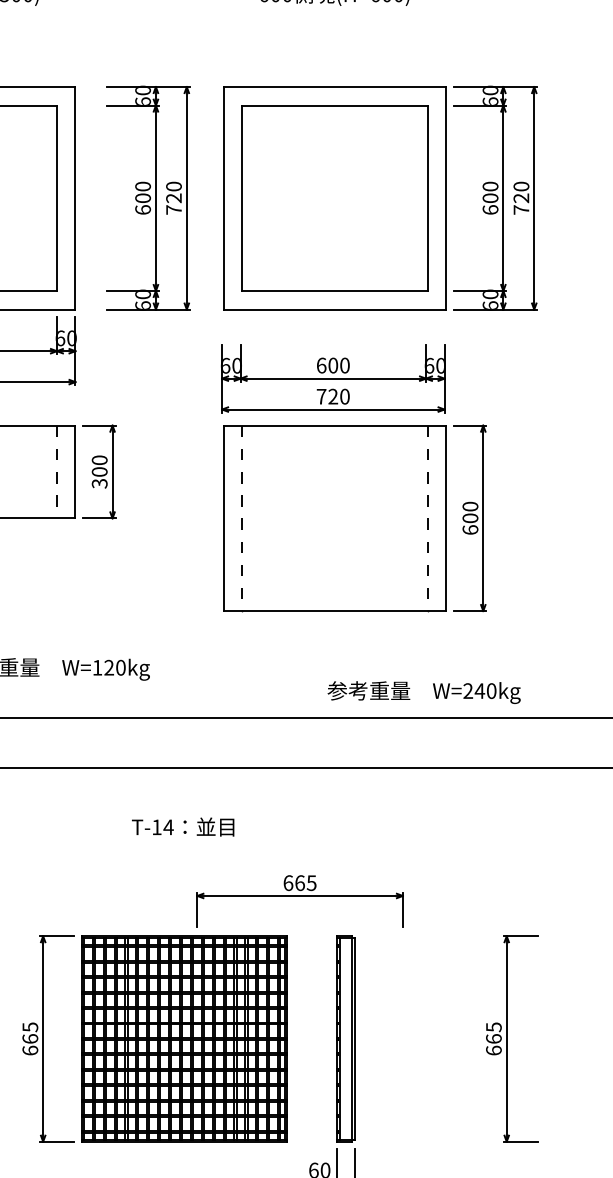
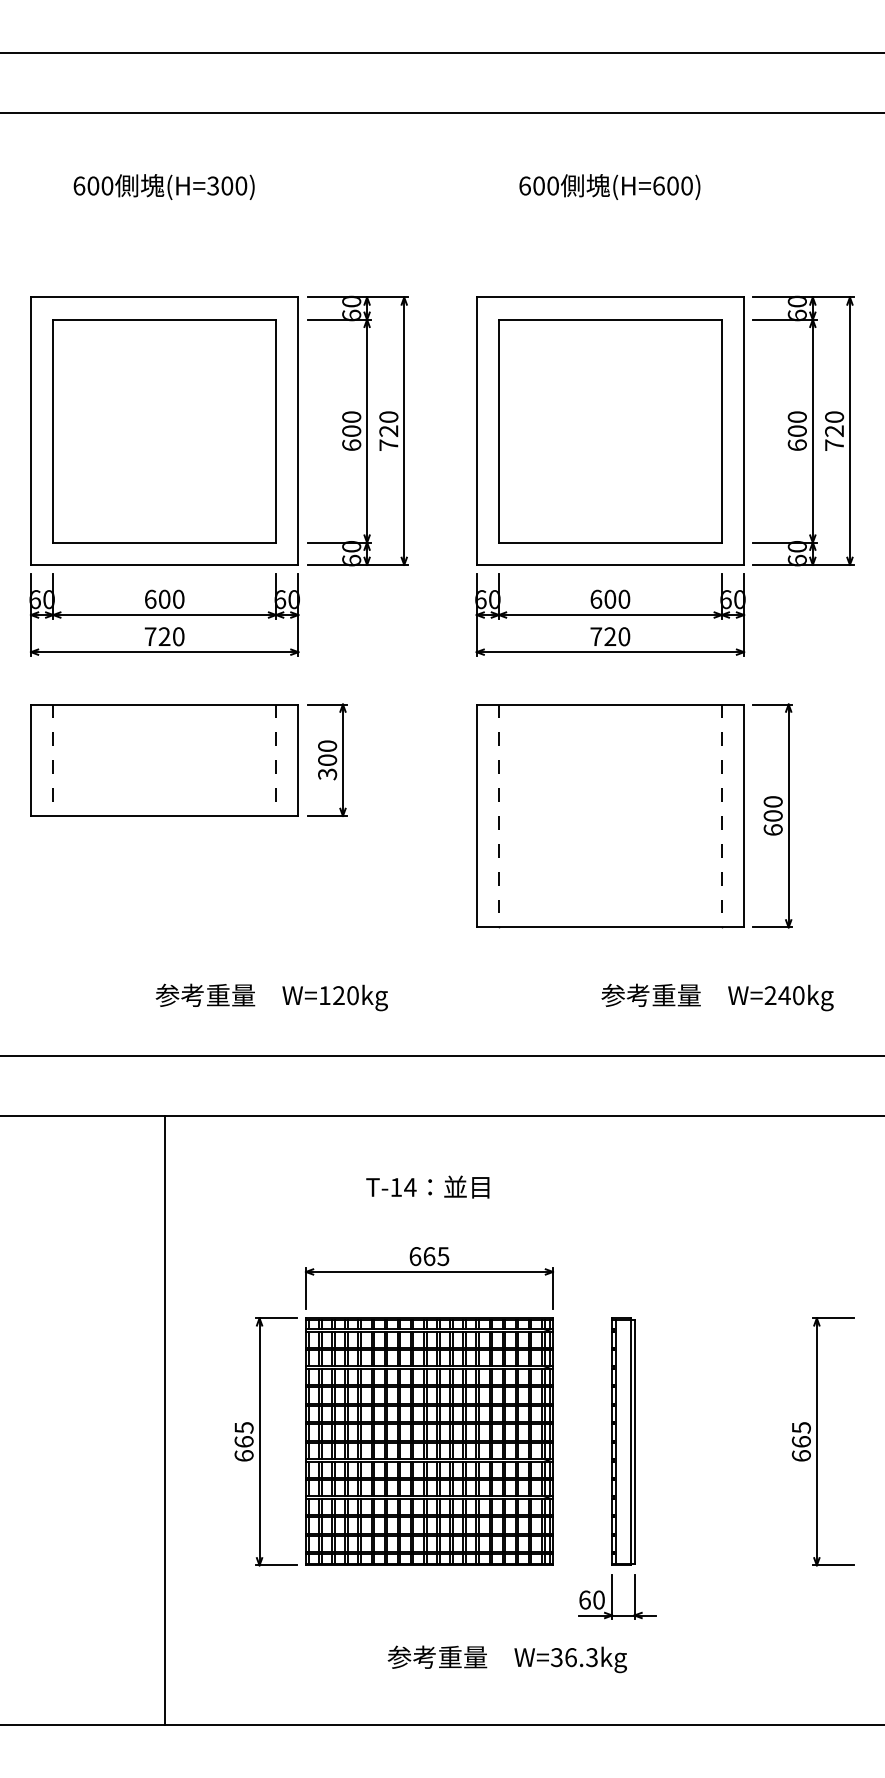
part: (147, 197) -> (357, 430), moved
part: (333, 378) -> (610, 614), moved
text: (424, 692) -> (717, 997), moved
part: (300, 901) -> (429, 1278), moved

